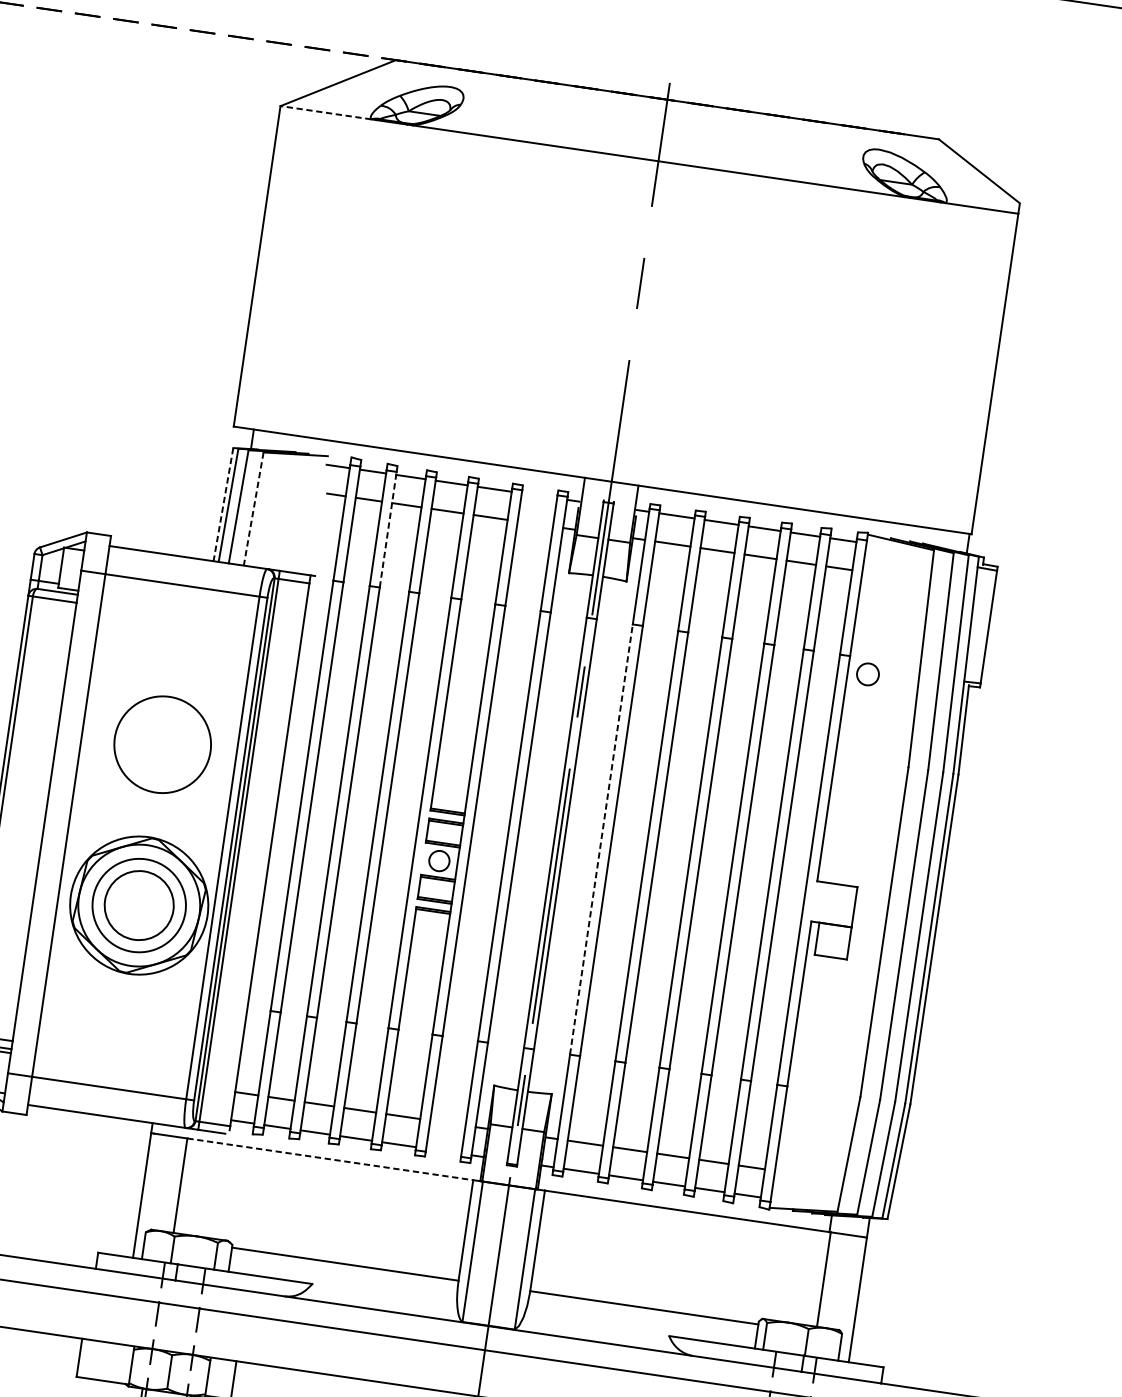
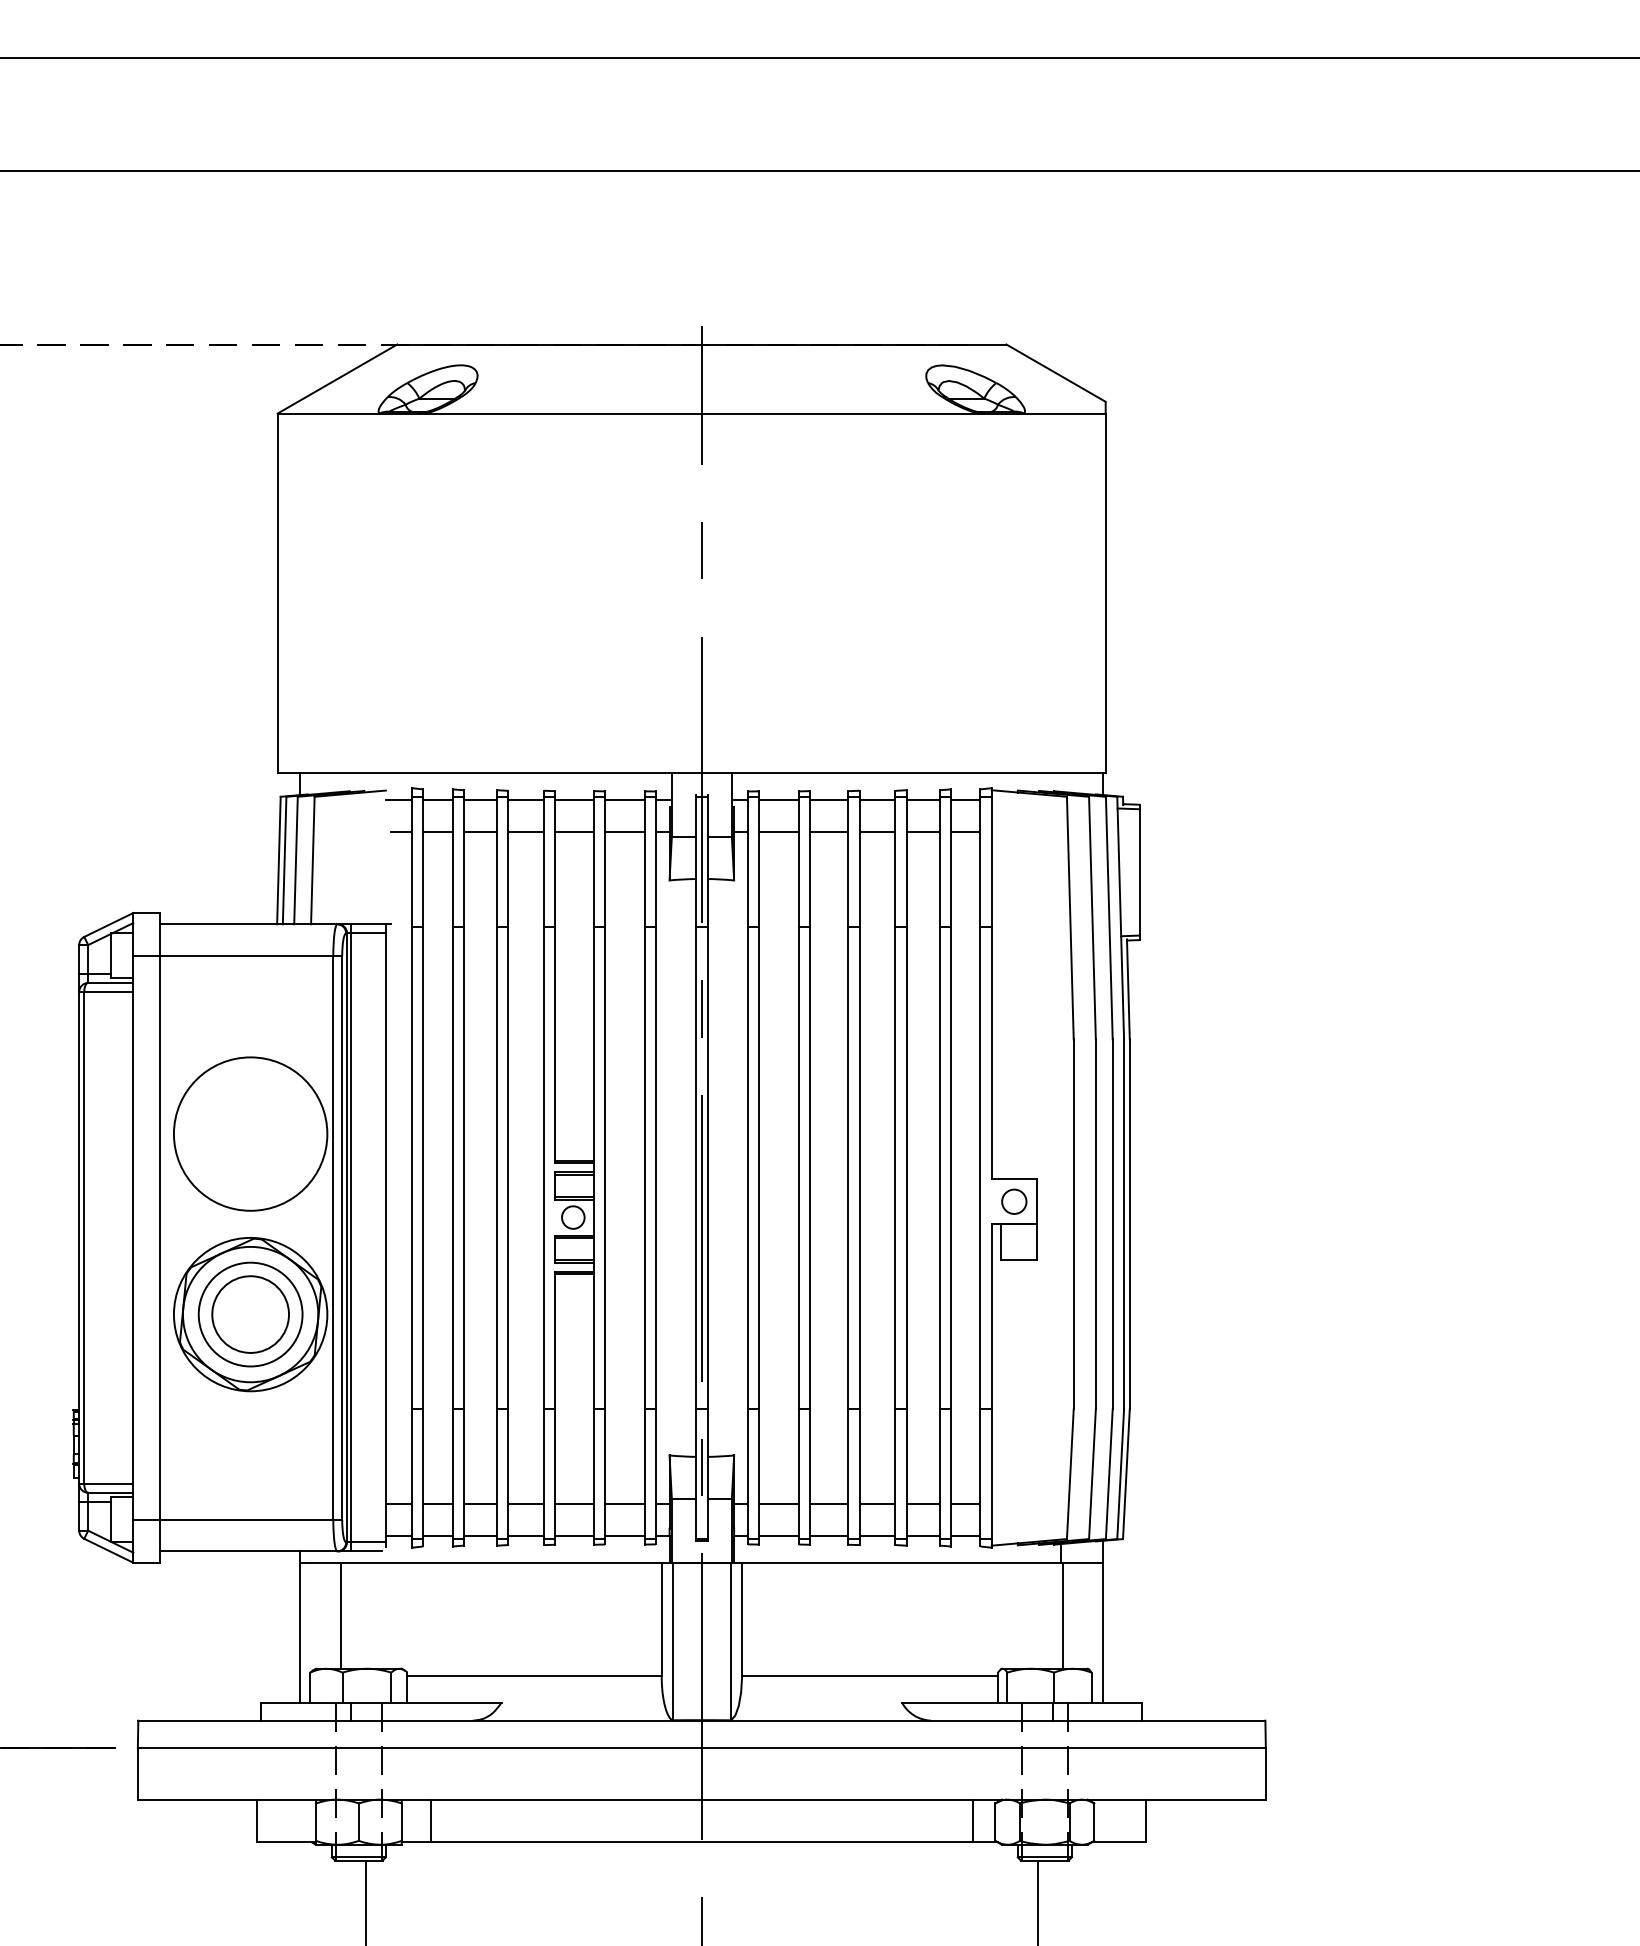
line: (325, 112) -> (328, 413), dashed -> solid
line: (539, 496) -> (624, 800), added
line: (223, 504) -> (278, 860), dashed -> solid
line: (253, 508) -> (312, 860), dashed -> solid
line: (535, 523) -> (624, 831), added
line: (387, 529) -> (463, 861), dashed -> solid
circle: (868, 674) -> (1014, 1201), moved
circle: (162, 744) -> (250, 1133), size x1.43
line: (601, 839) -> (747, 1167), dashed -> solid
line: (447, 1123) -> (624, 1504), added
line: (443, 1151) -> (624, 1535), added
line: (330, 1159) -> (501, 1562), dashed -> solid

